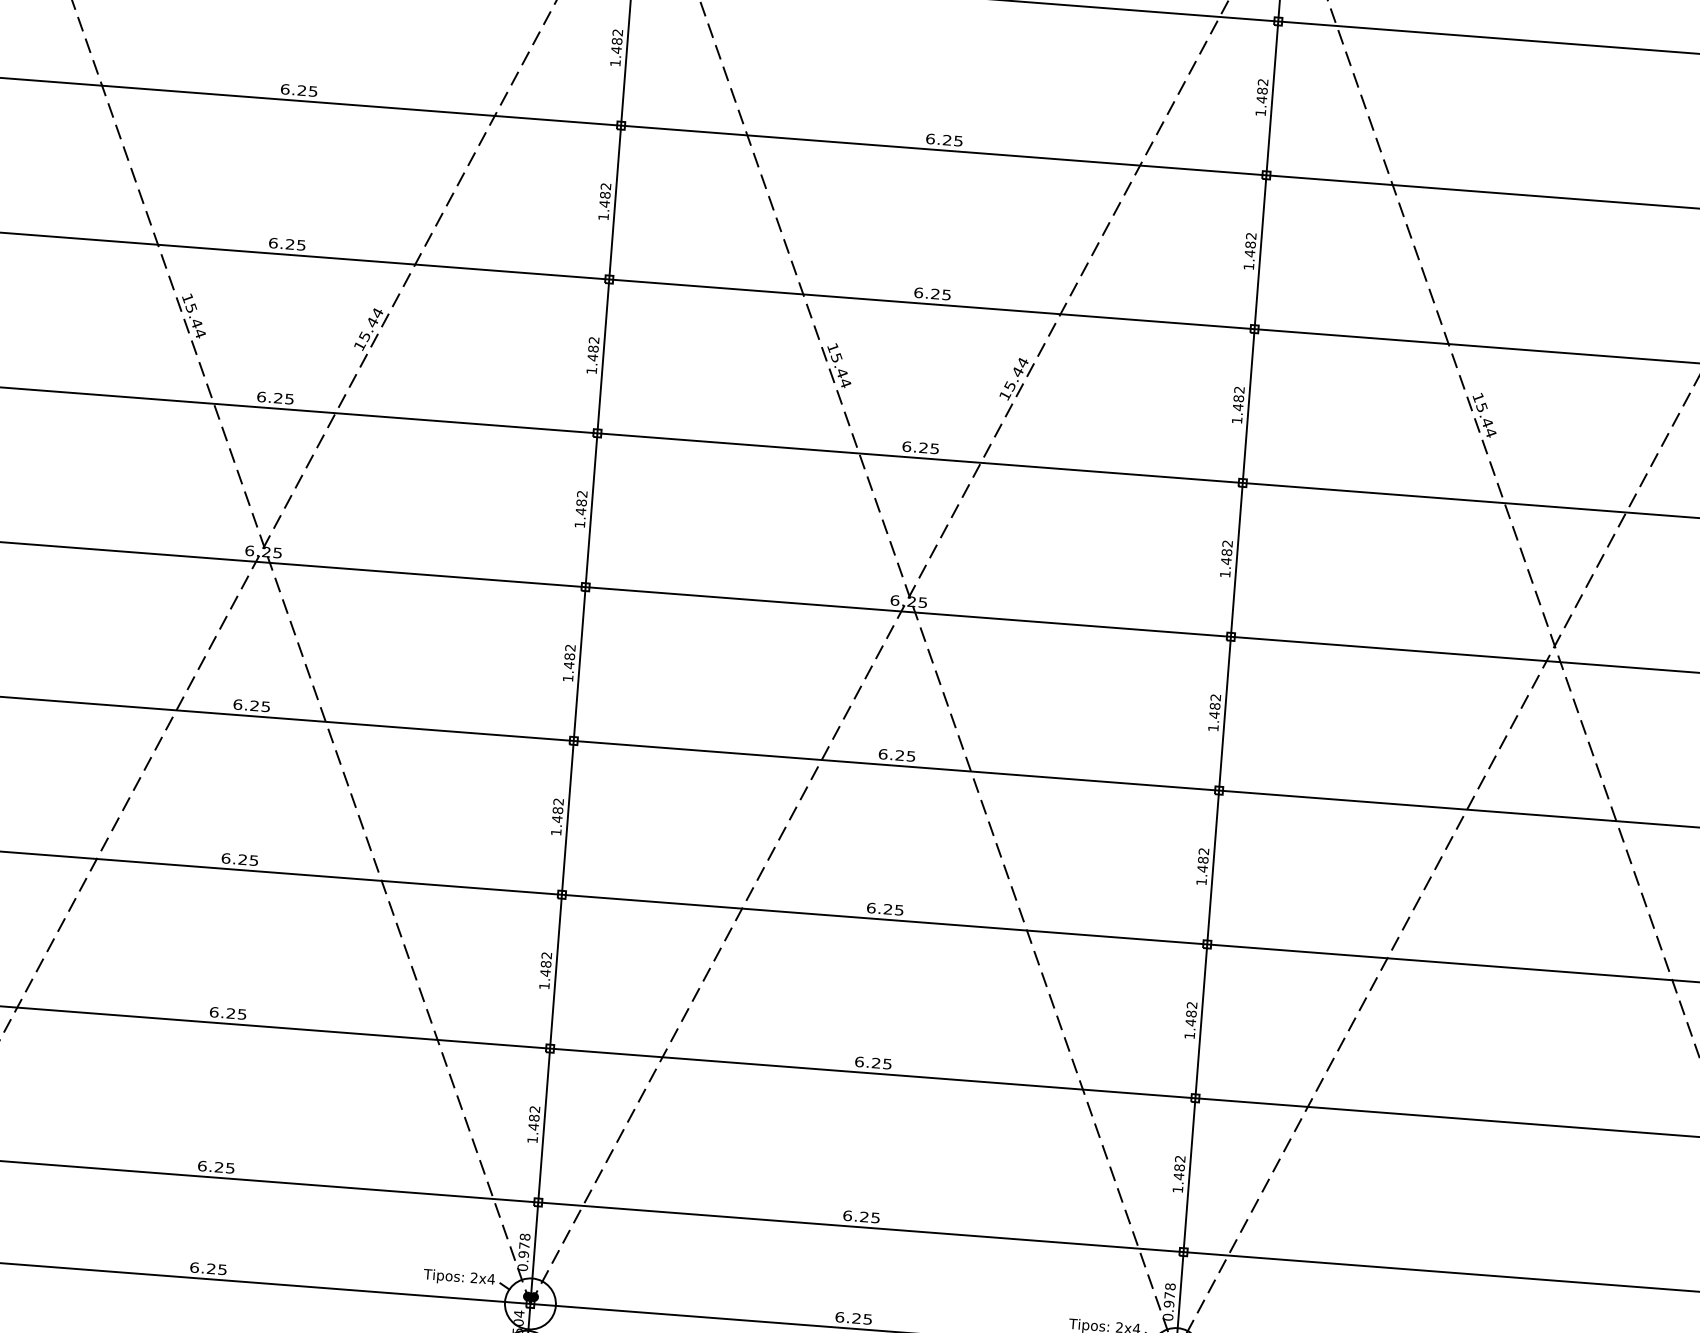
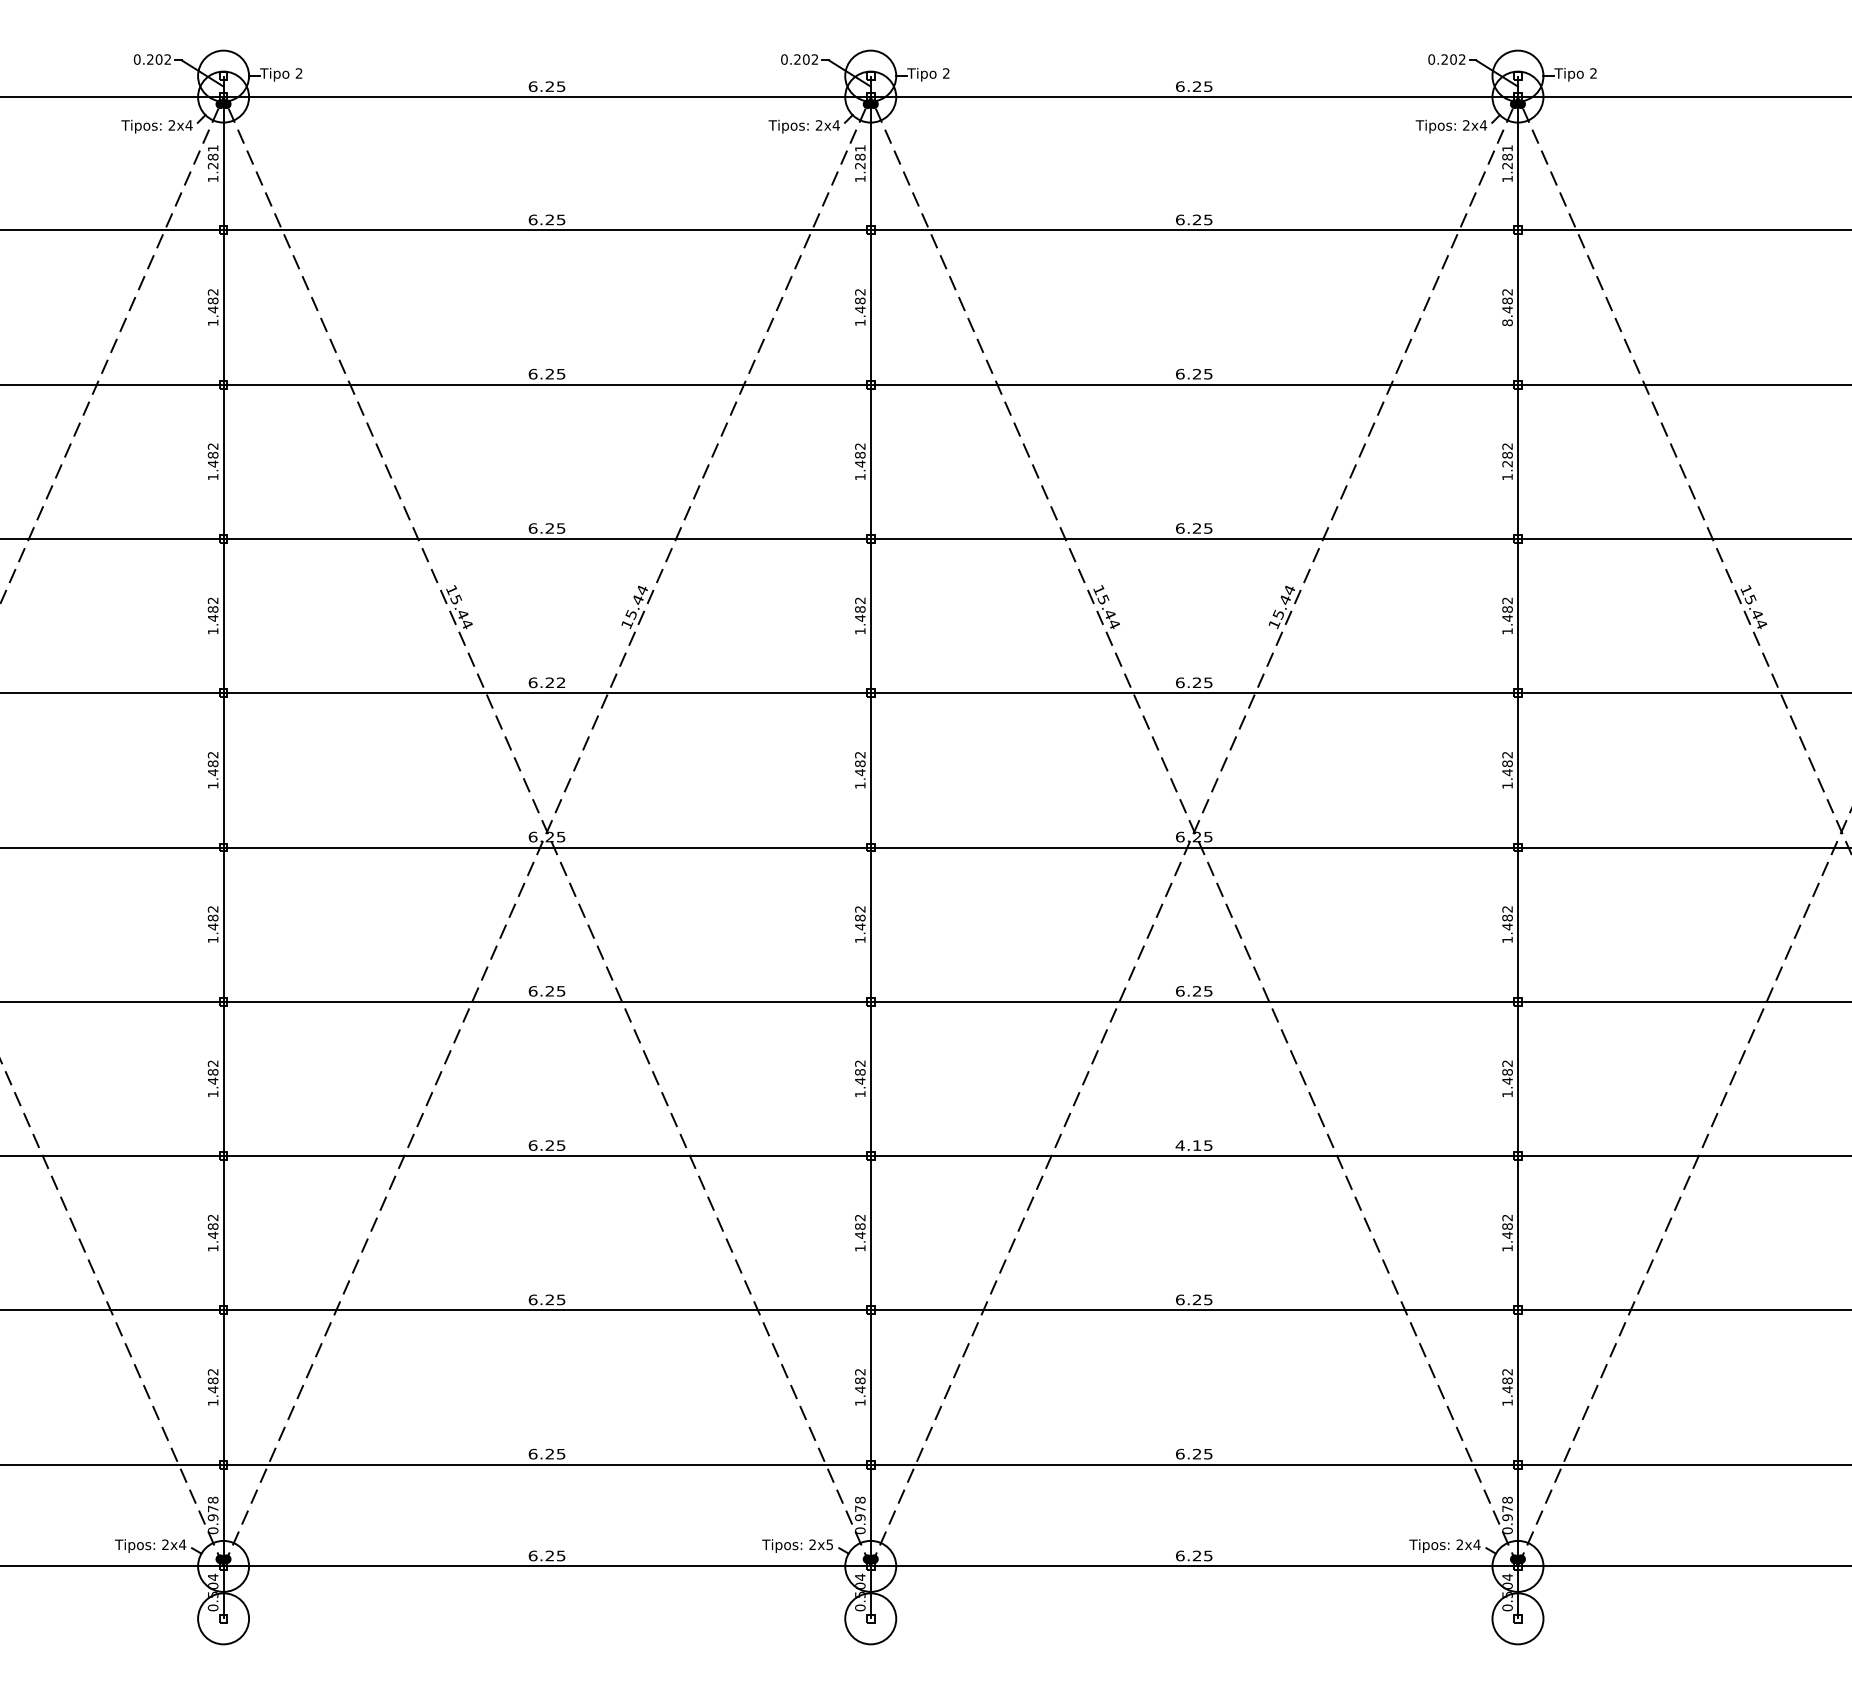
text: (1260, 112) -> (1507, 322), 1.482 -> 8.482
text: (1249, 253) -> (1507, 463), 1.482 -> 1.282
text: (289, 398) -> (561, 682), 6.25 -> 6.22
text: (879, 908) -> (1188, 1145), 6.25 -> 4.15
text: (490, 1278) -> (829, 1544), 2x4 -> 2x5

